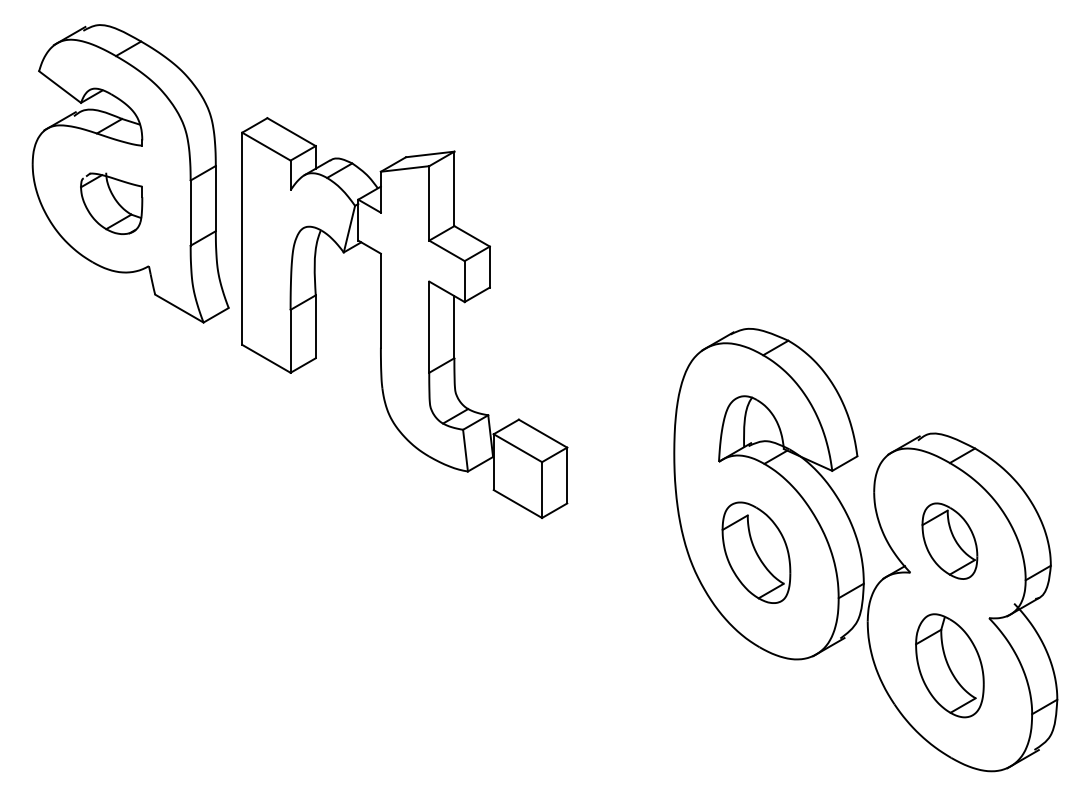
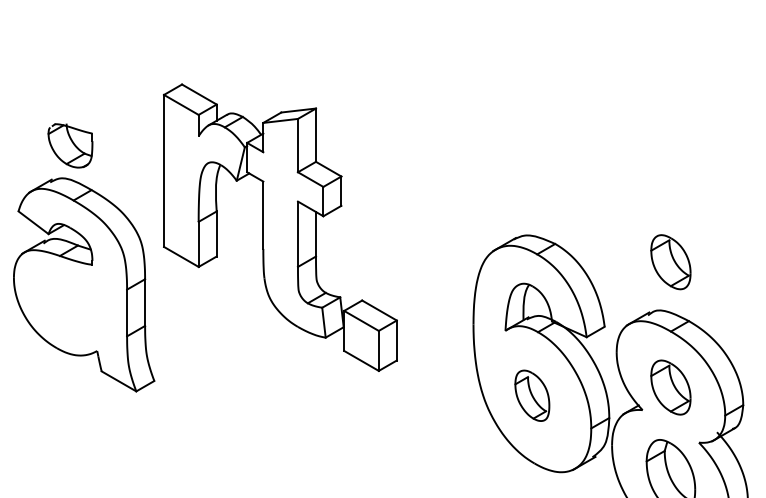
part: (130, 173) -> (83, 284), moved
part: (949, 365) -> (670, 261), added
part: (756, 552) -> (532, 395), size x0.7

